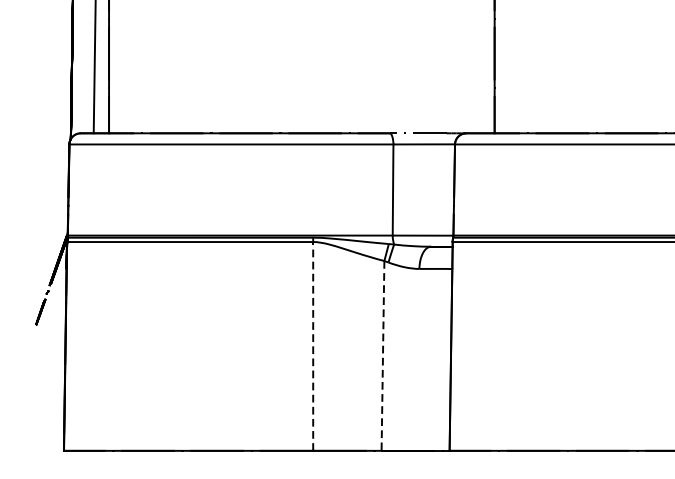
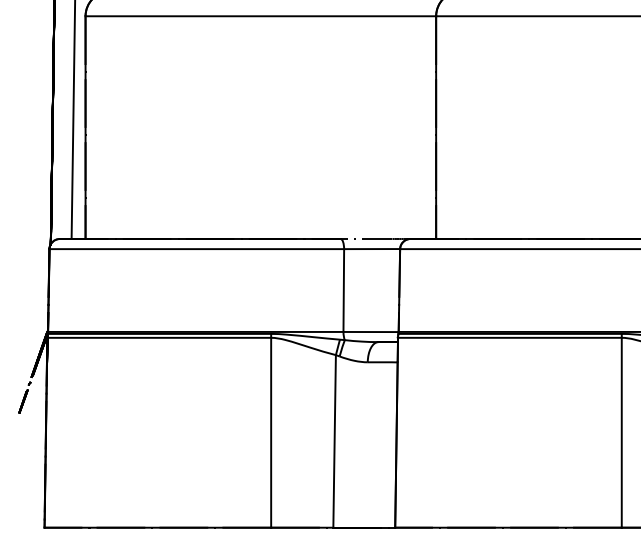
line: (313, 346) -> (271, 432), dashed -> solid
line: (382, 356) -> (334, 441), dashed -> solid

